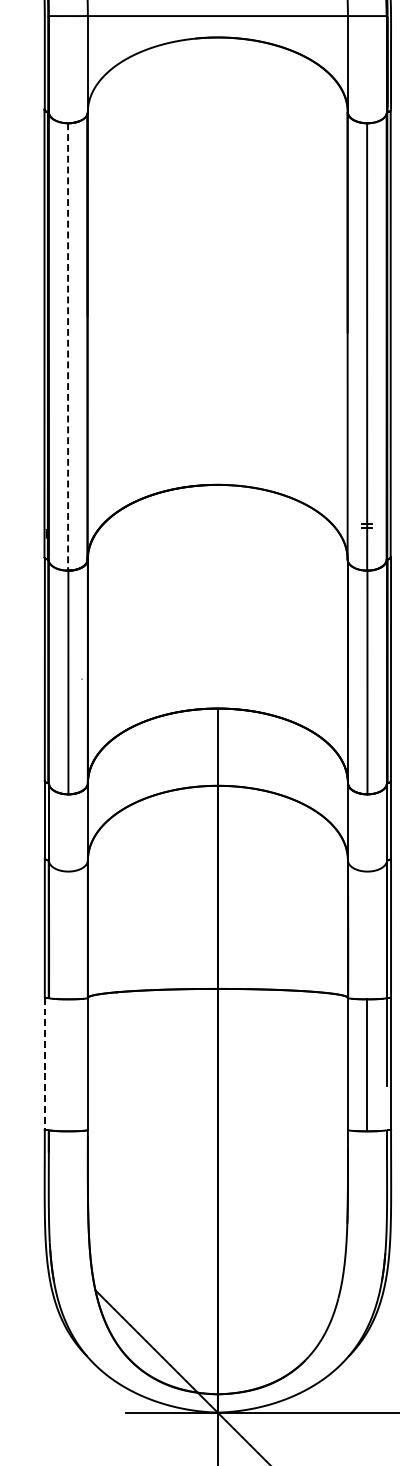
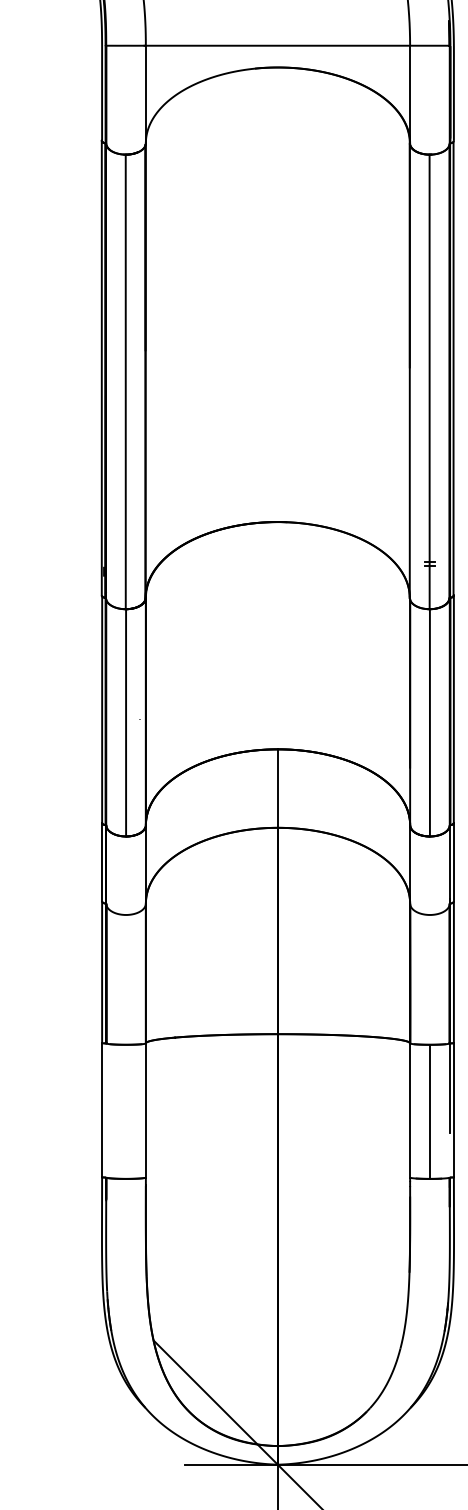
line: (67, 347) -> (125, 382), dashed -> solid
line: (45, 1064) -> (102, 1110), dashed -> solid

